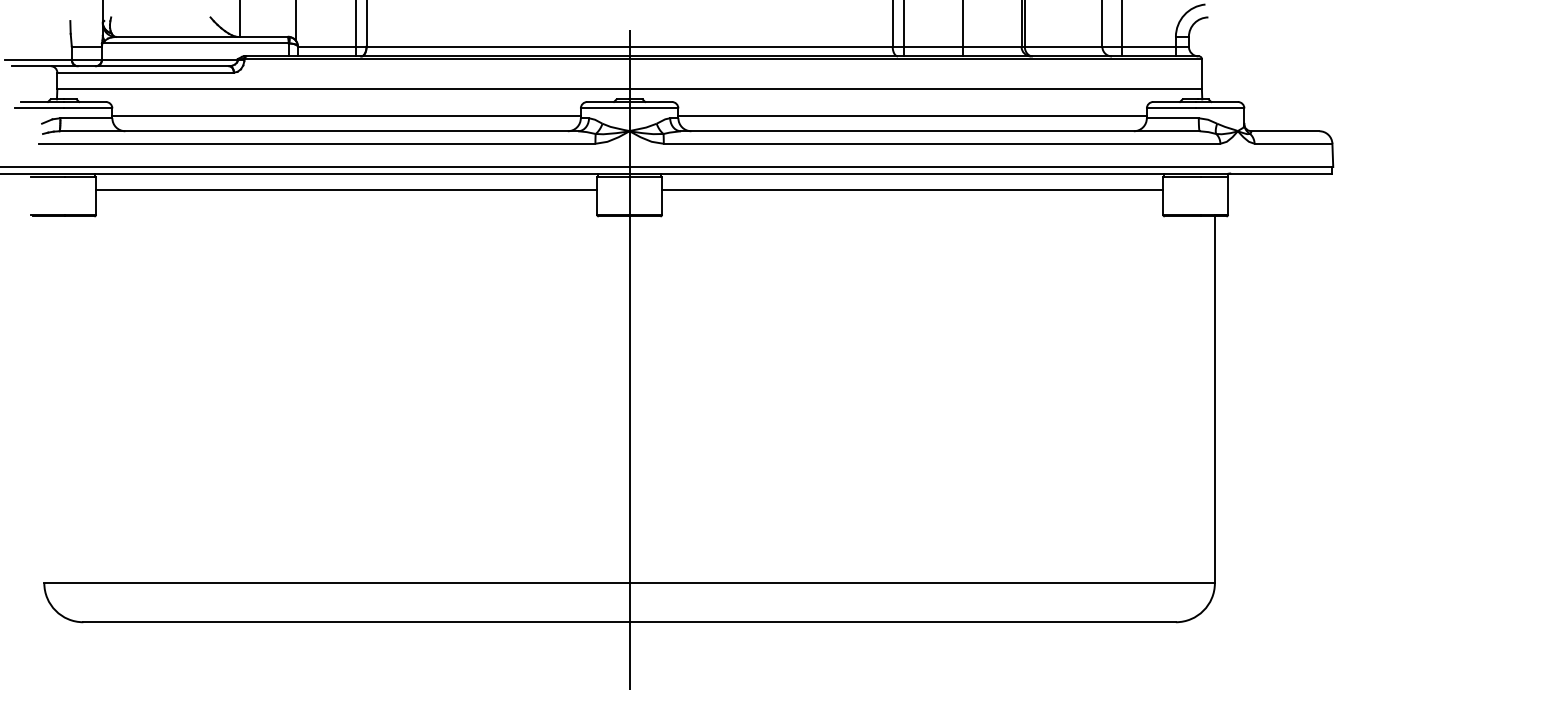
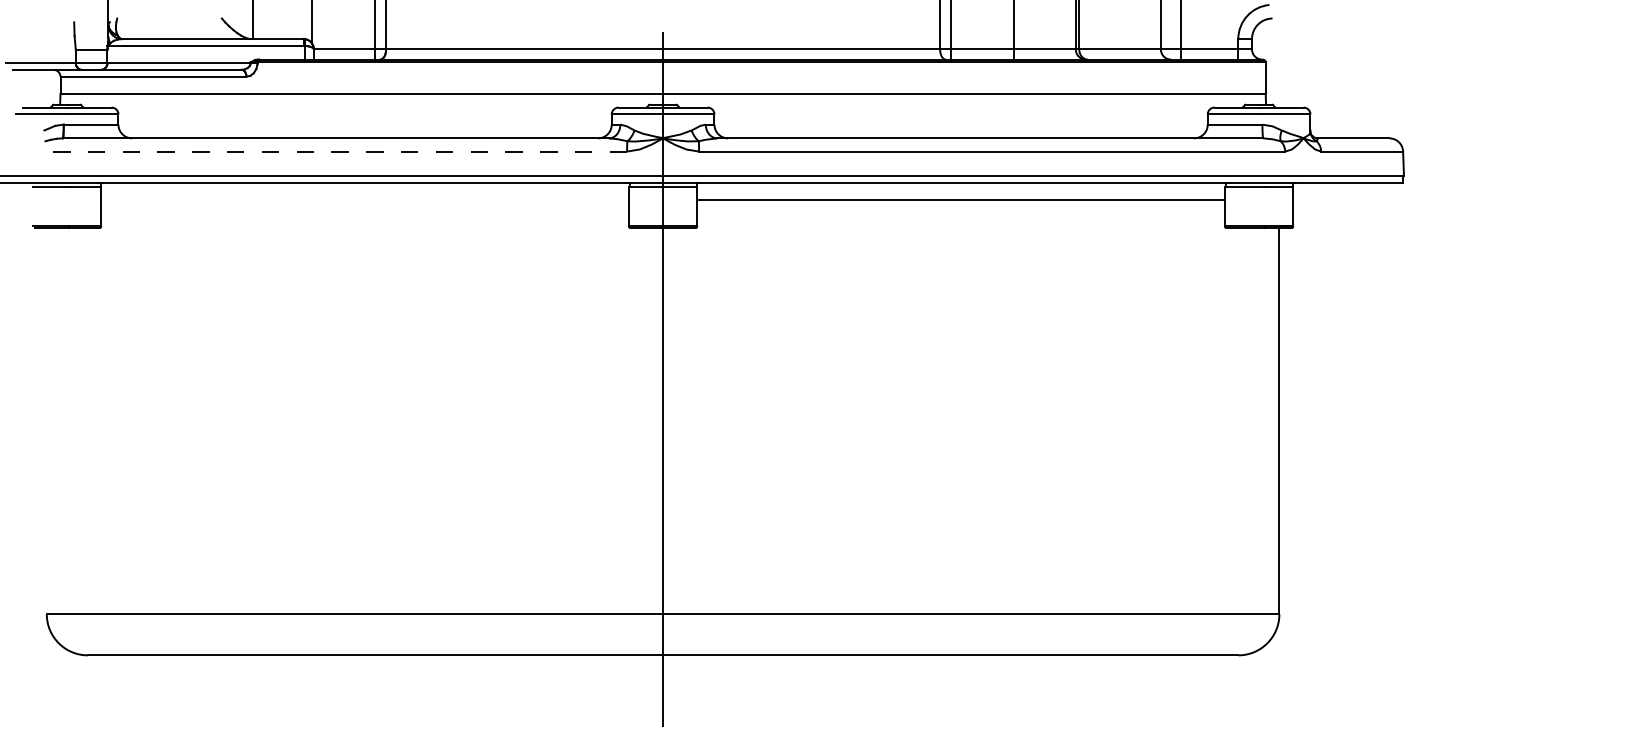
line: (346, 115) -> (364, 121), removed
line: (912, 115) -> (960, 121), removed
line: (316, 143) -> (333, 151), solid -> dashed
line: (346, 190) -> (364, 200), removed

